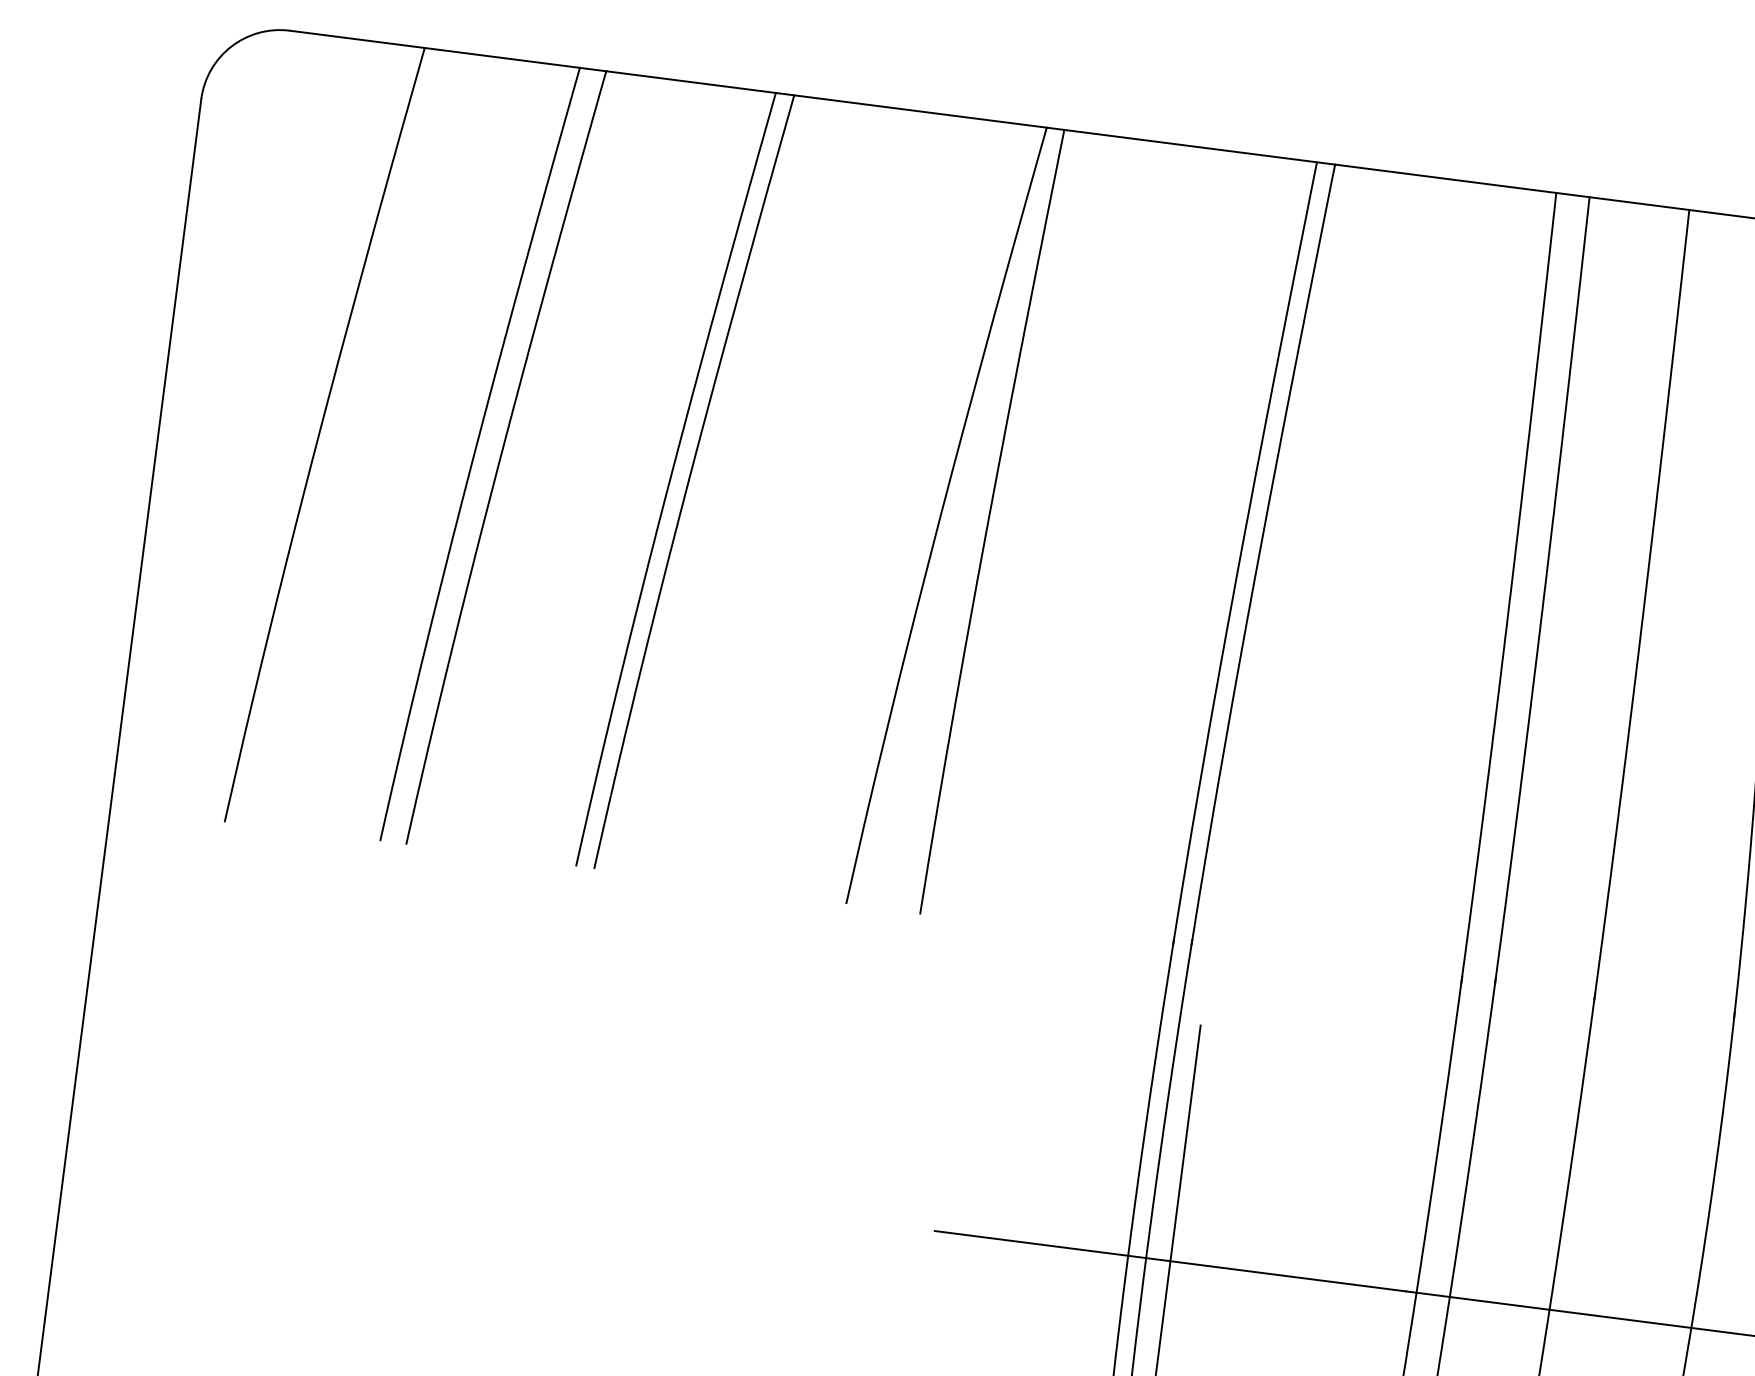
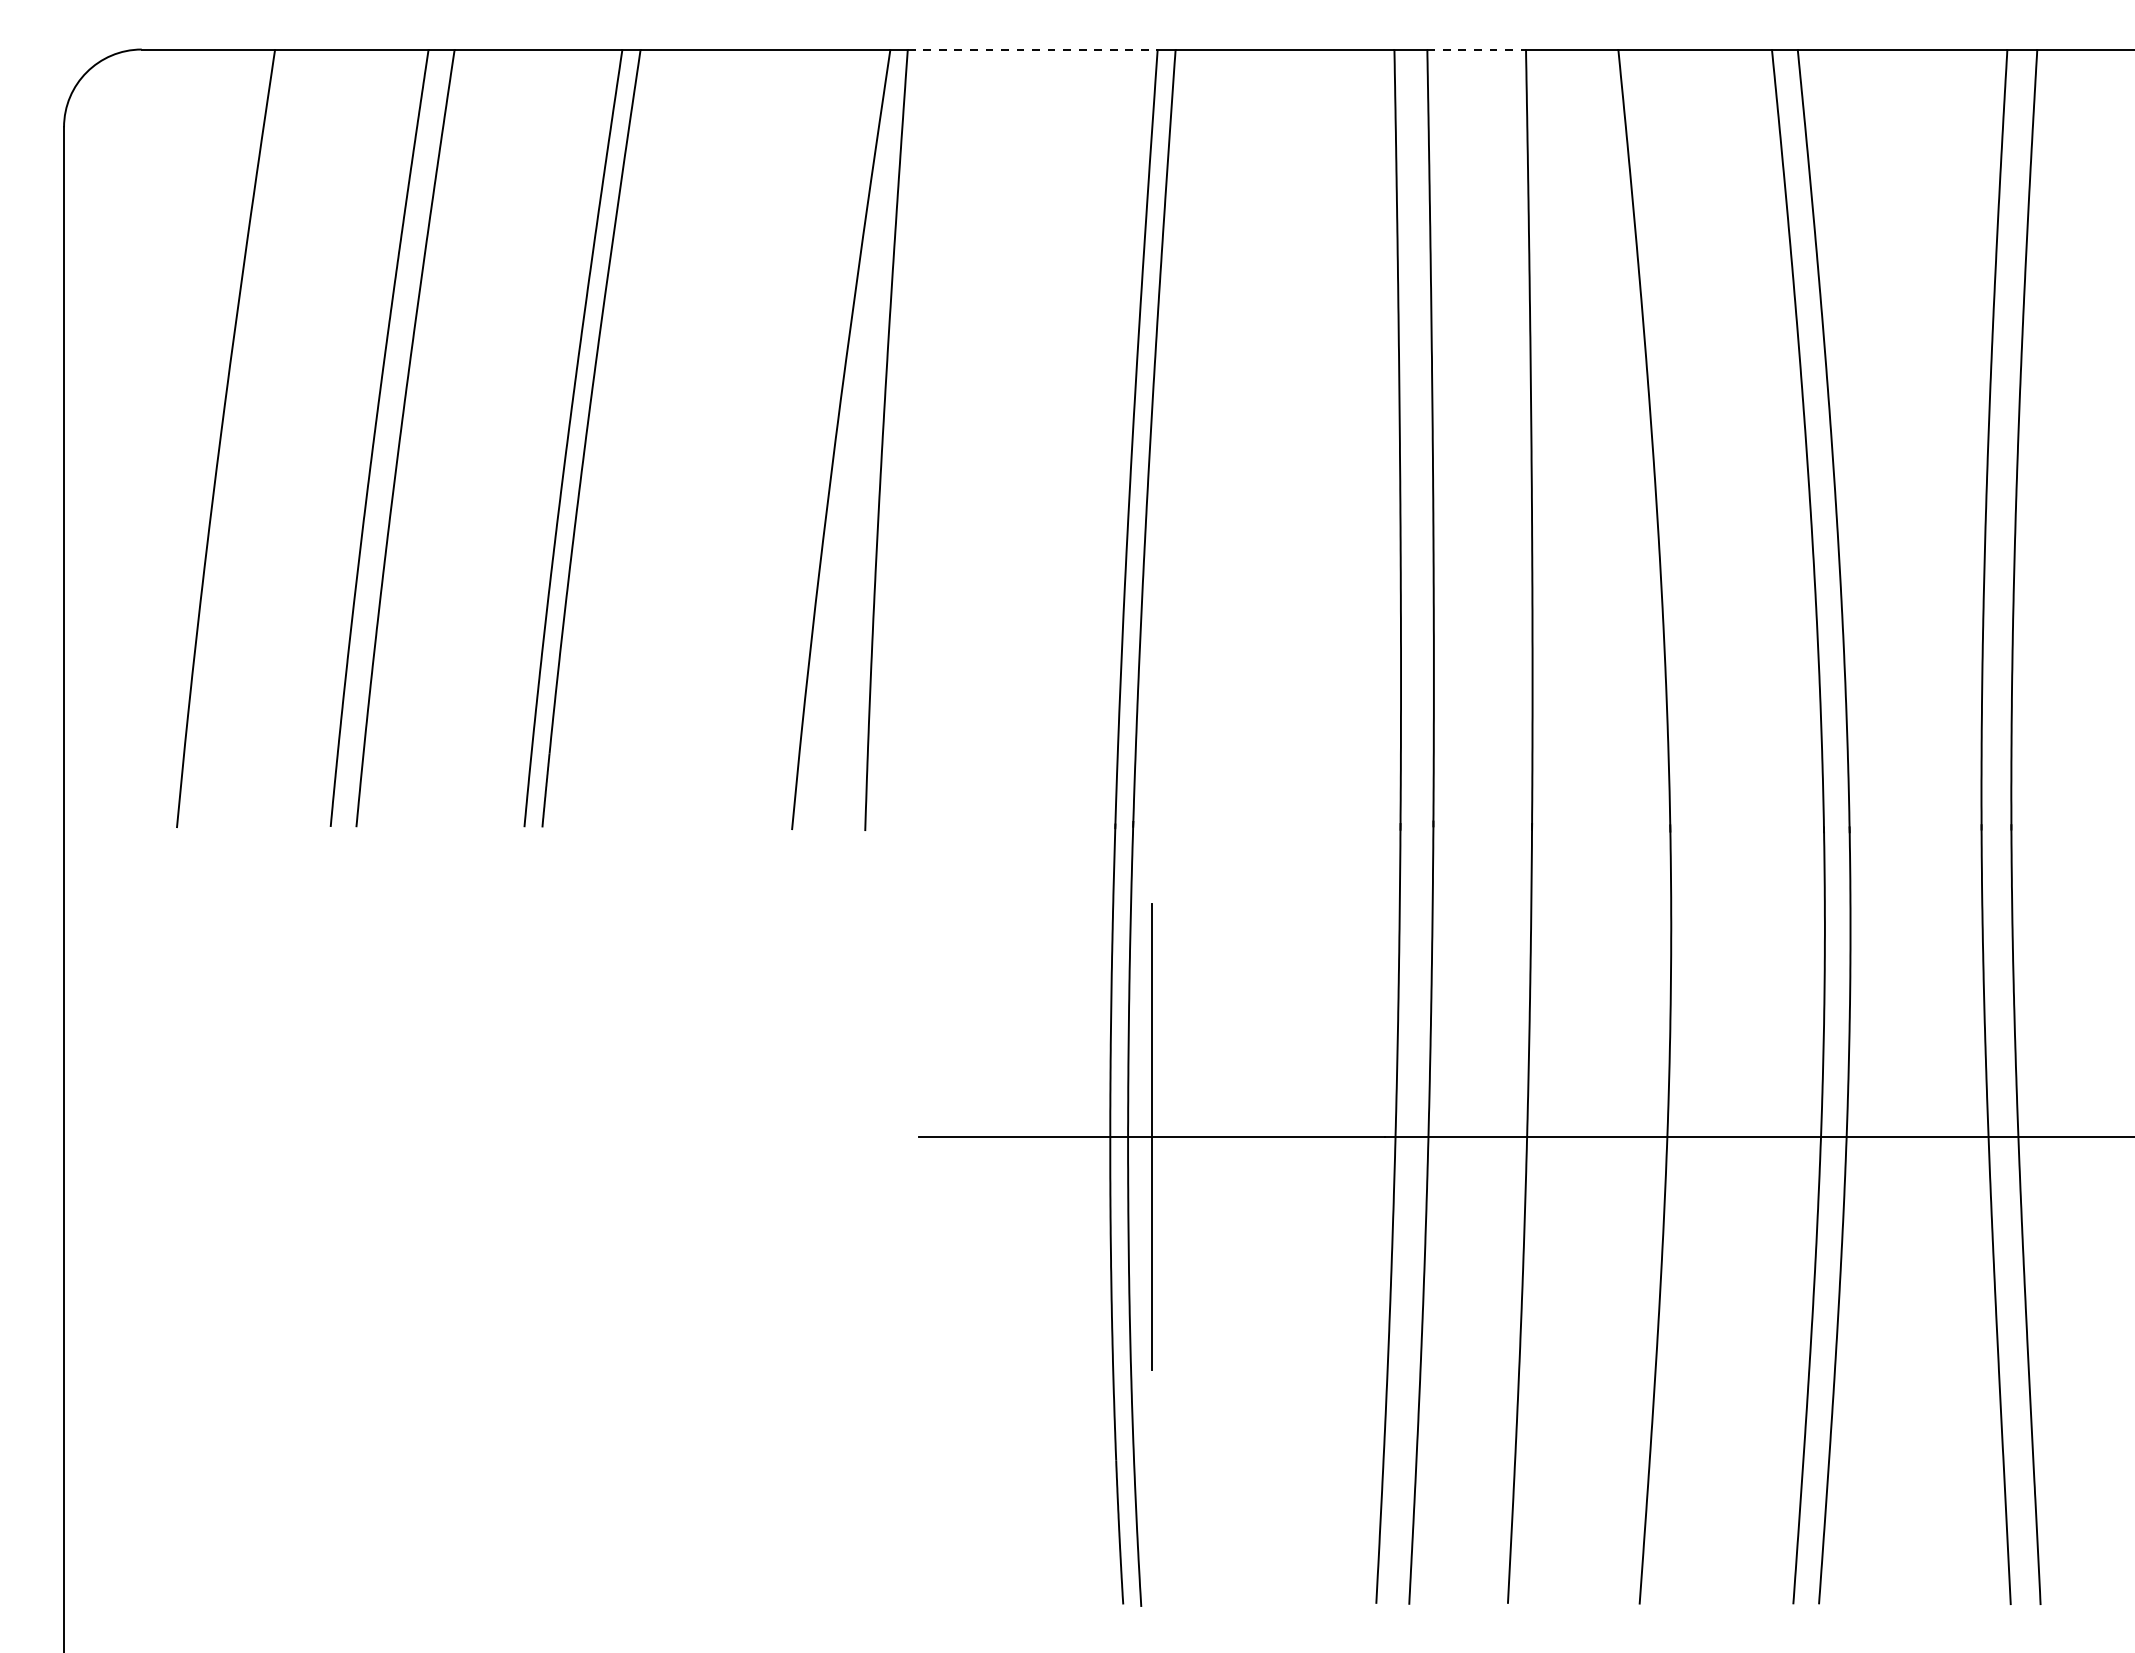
line: (1190, 146) -> (1032, 49), solid -> dashed
line: (1640, 203) -> (1477, 49), solid -> dashed

